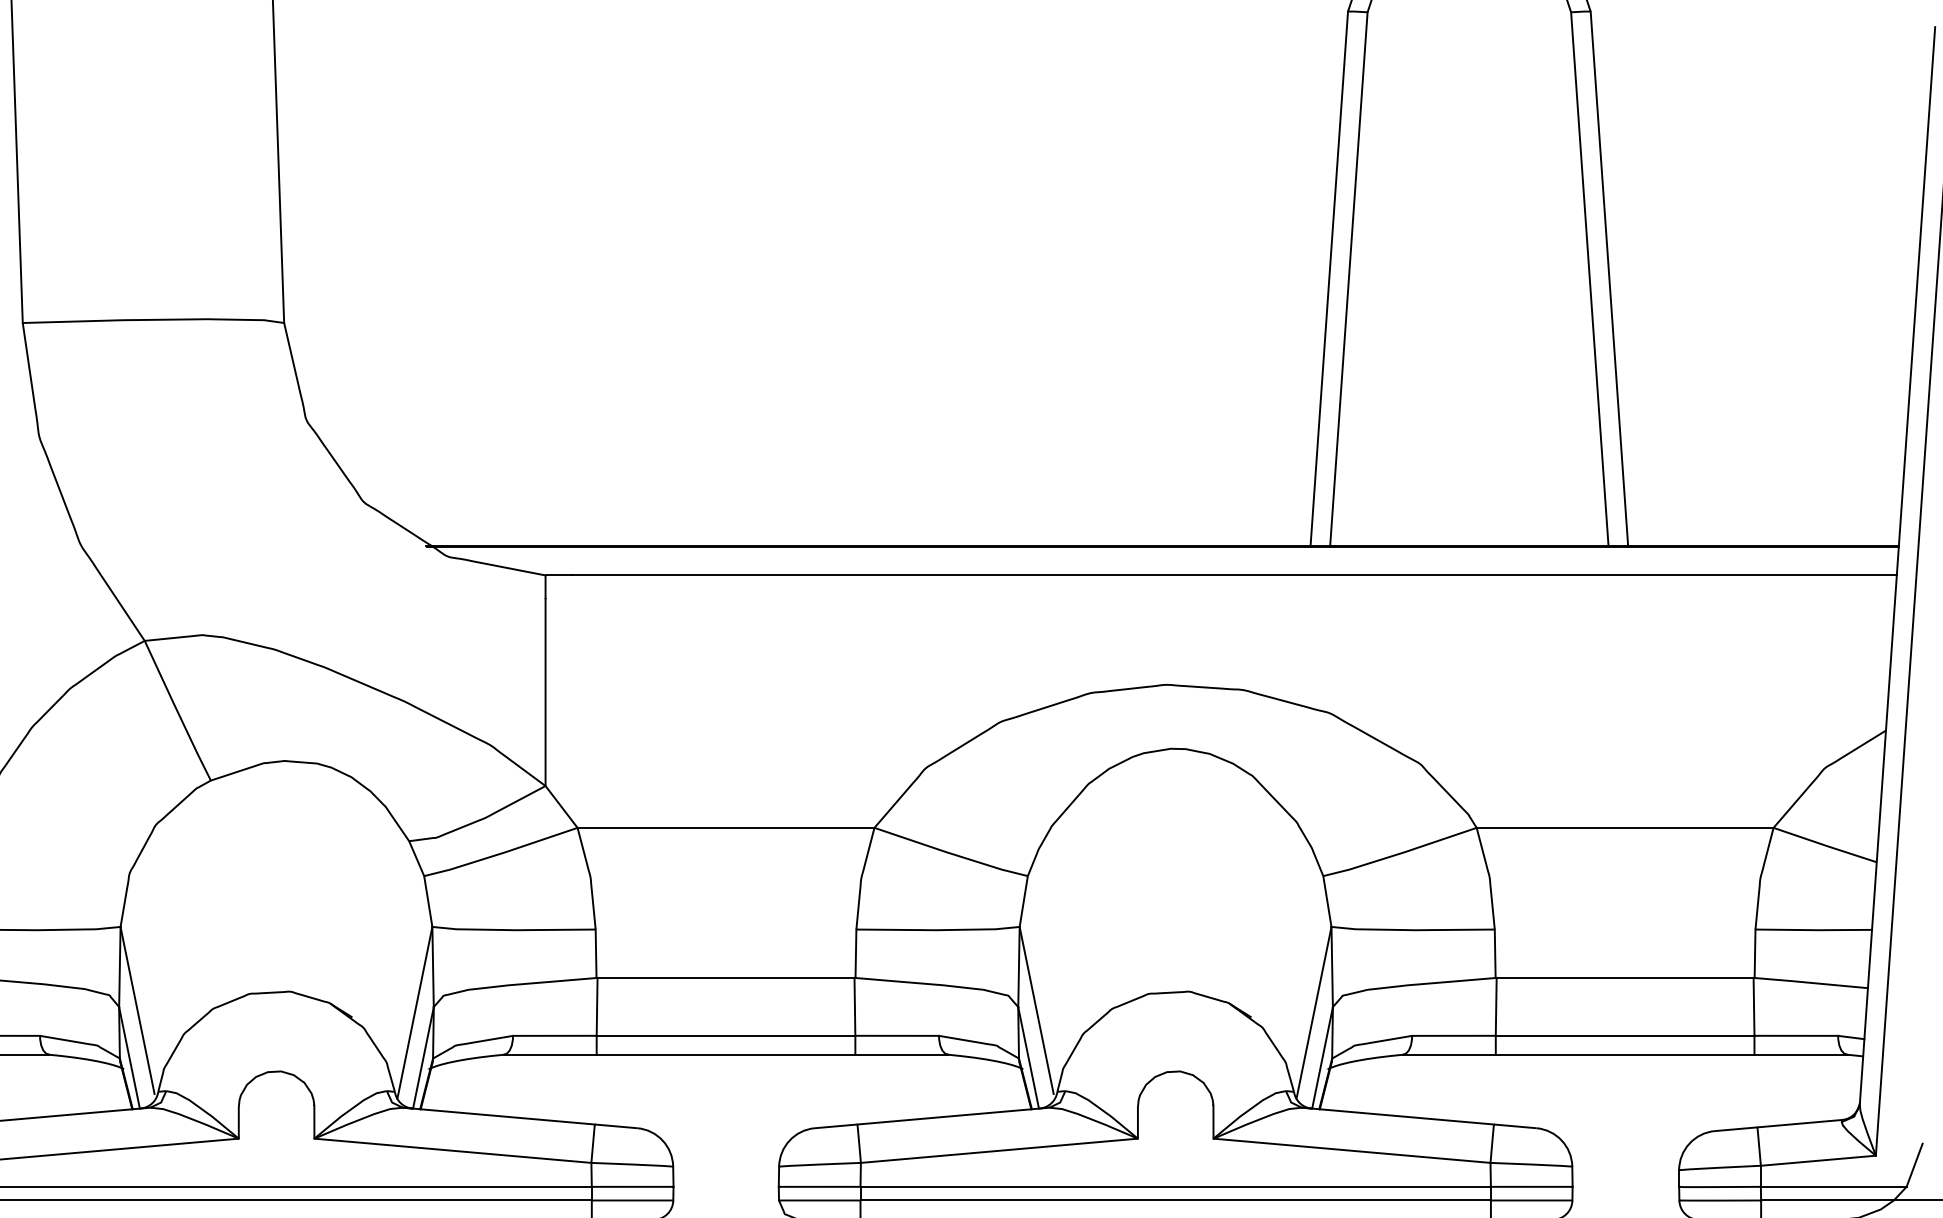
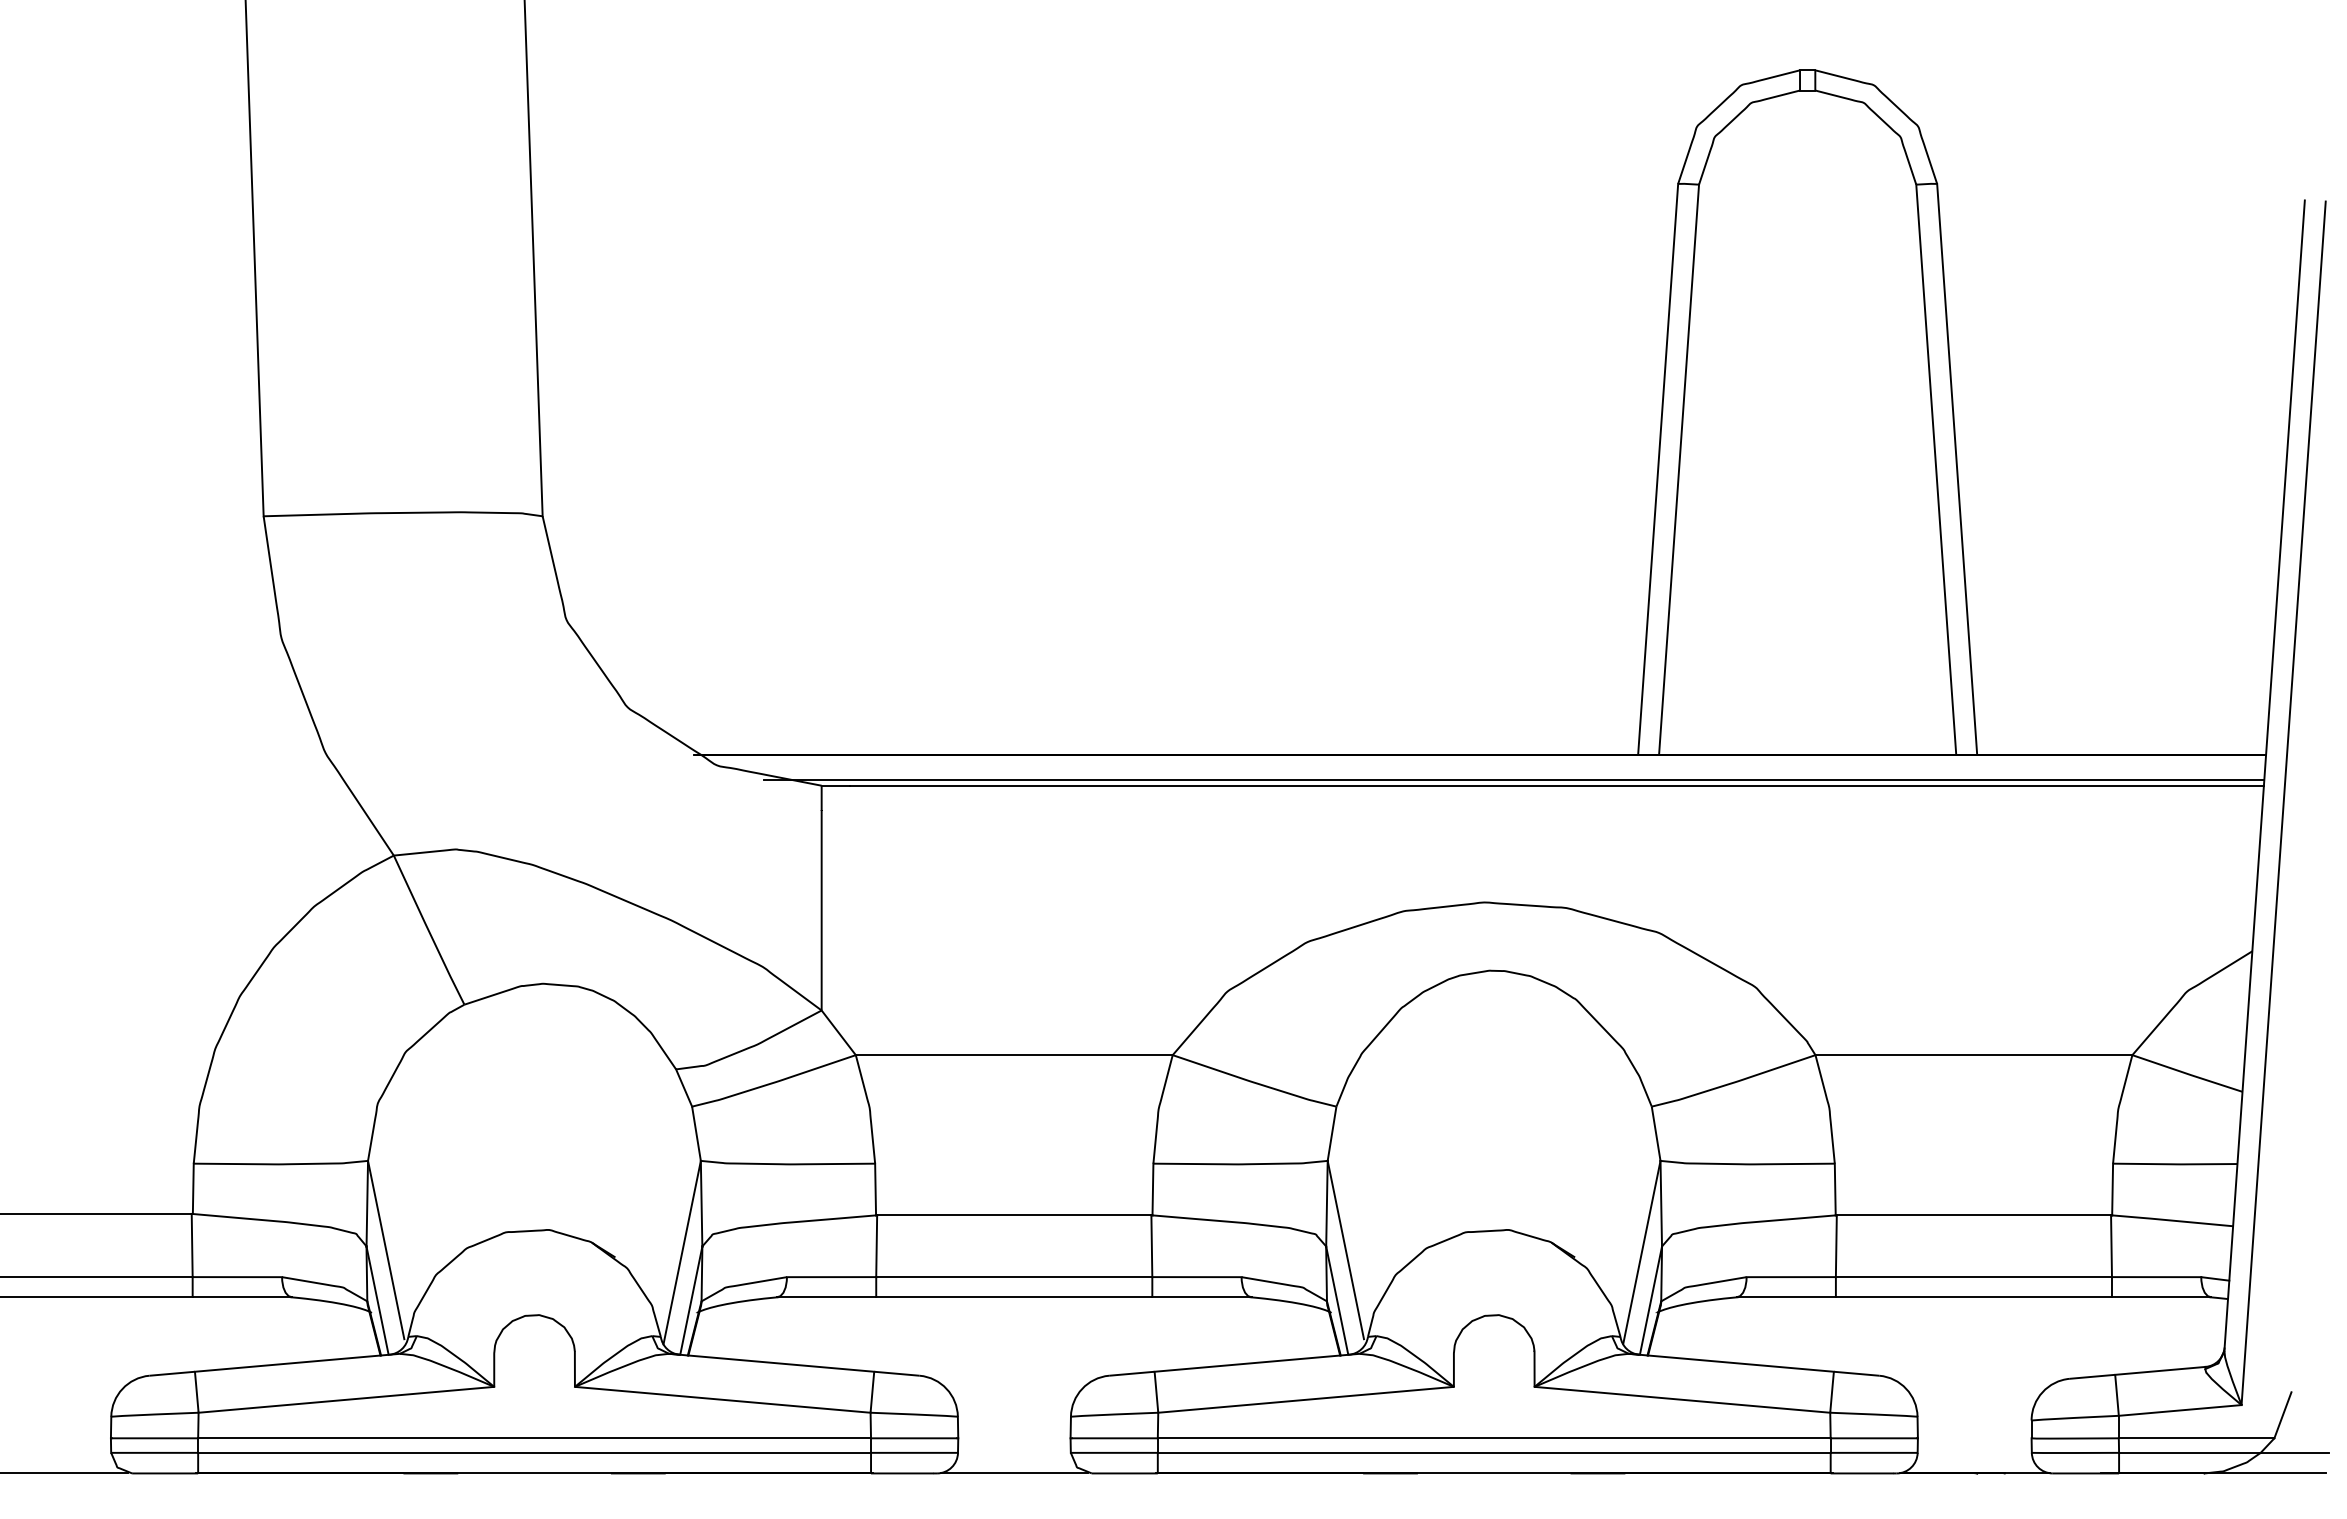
line: (1194, 569) -> (1514, 779), added

